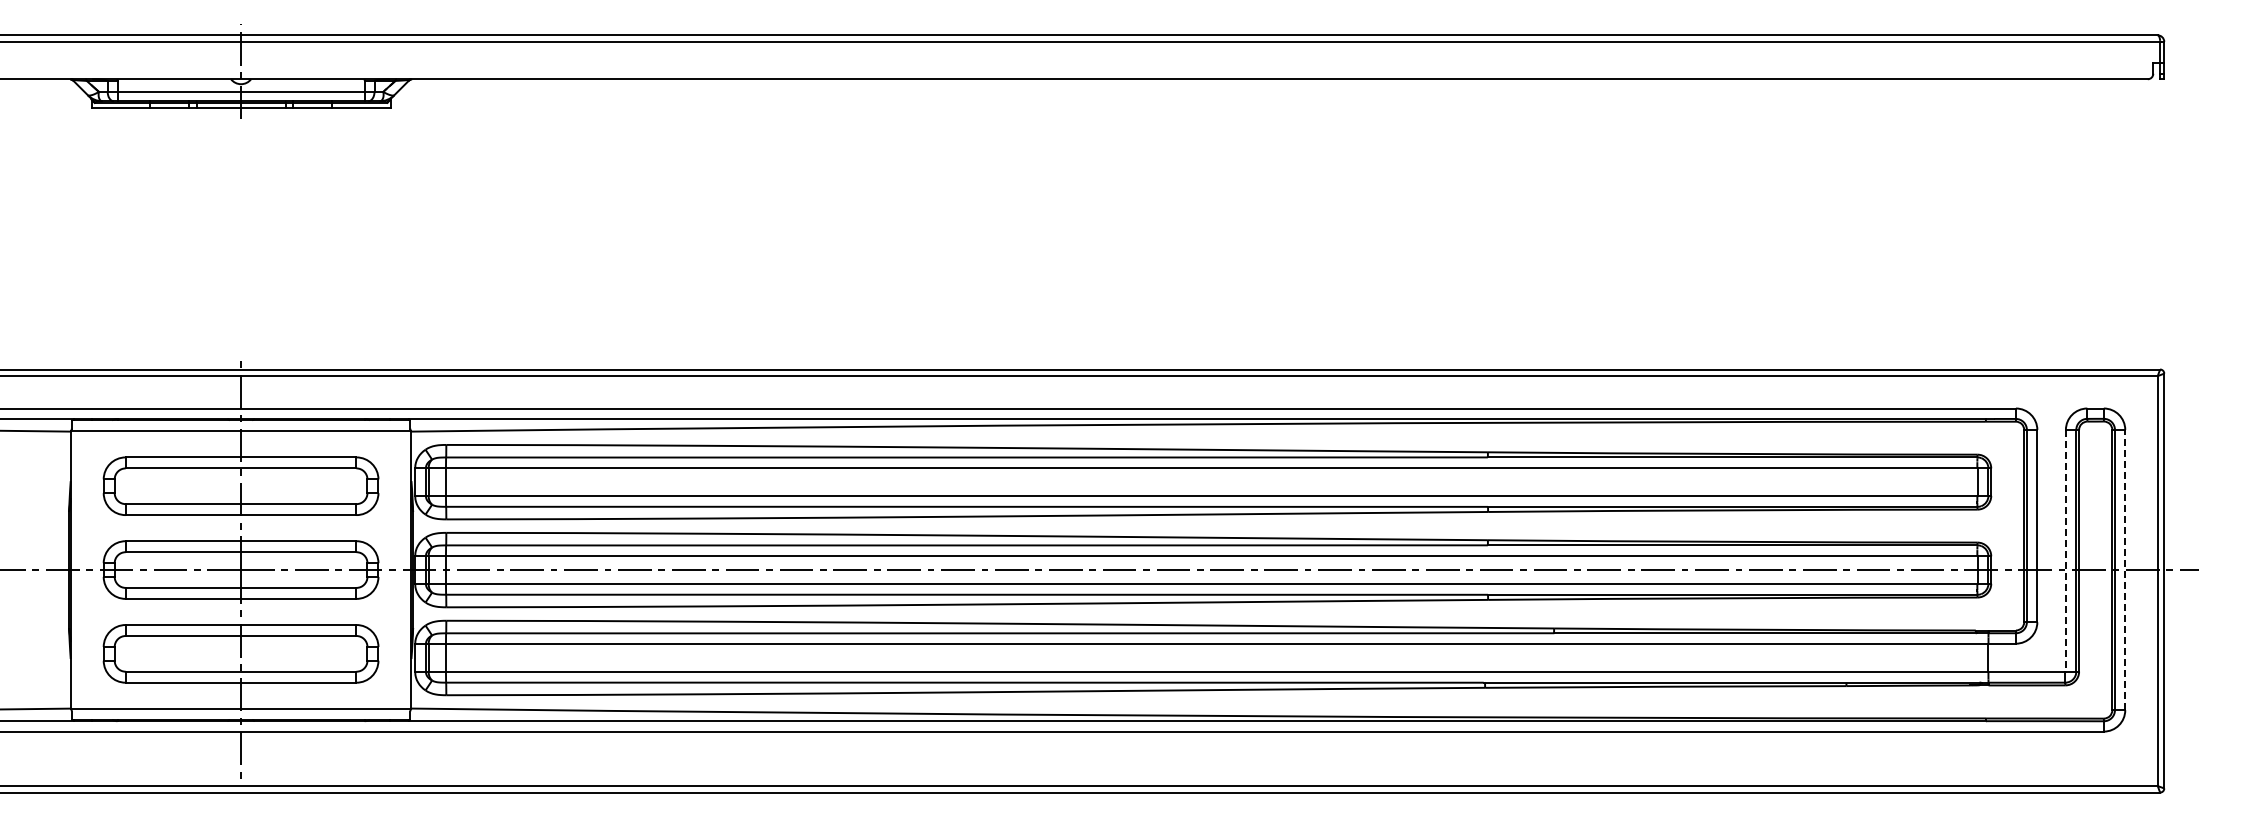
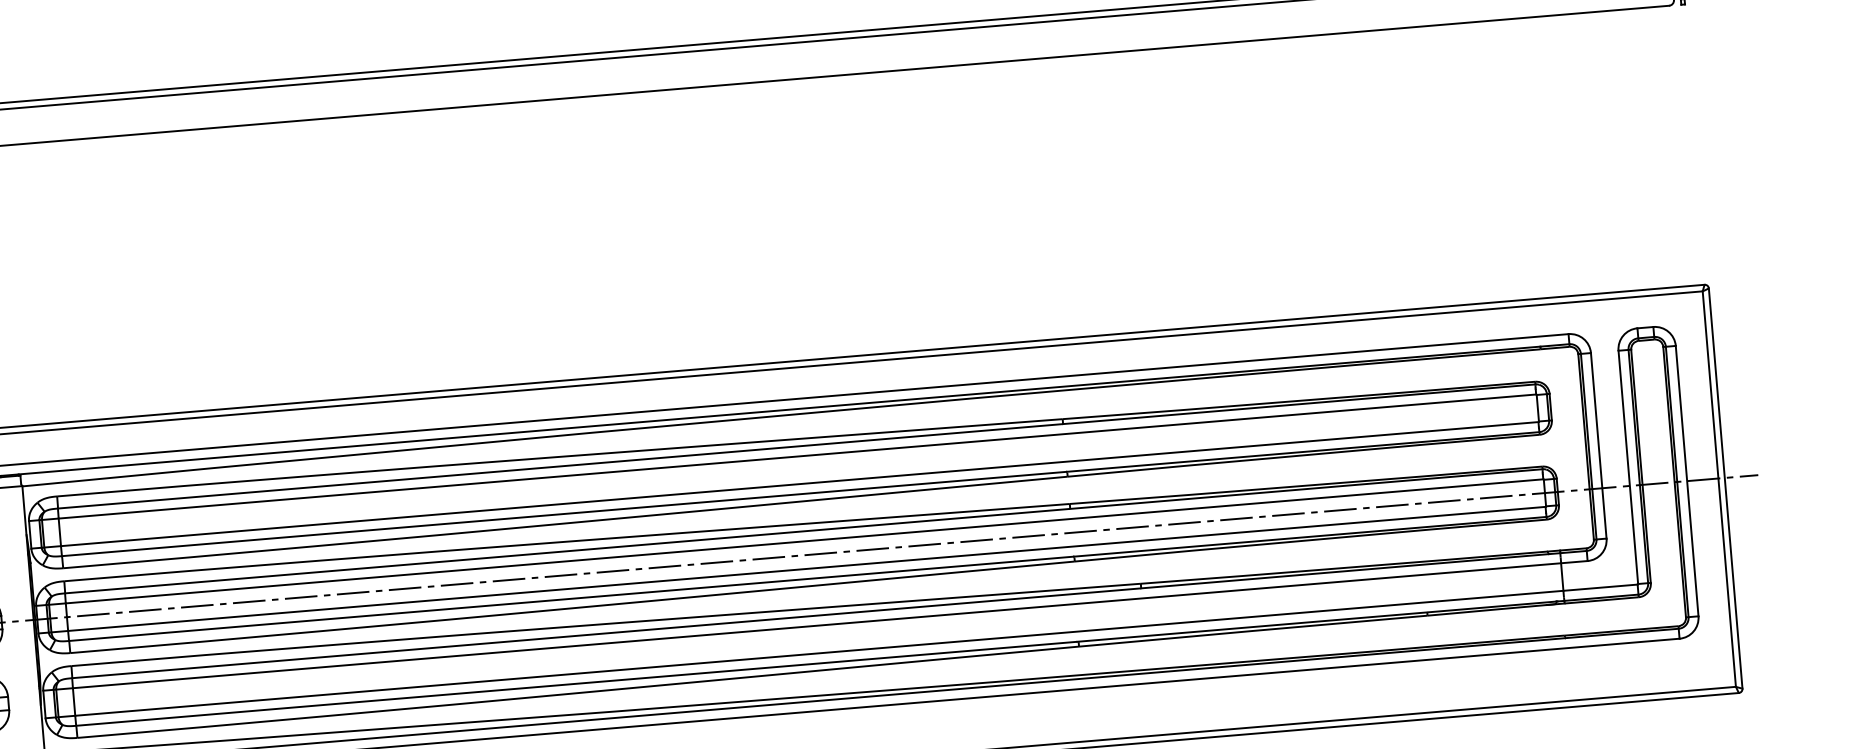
line: (2065, 550) -> (1627, 467), dashed -> solid
line: (2125, 569) -> (1687, 480), dashed -> solid

